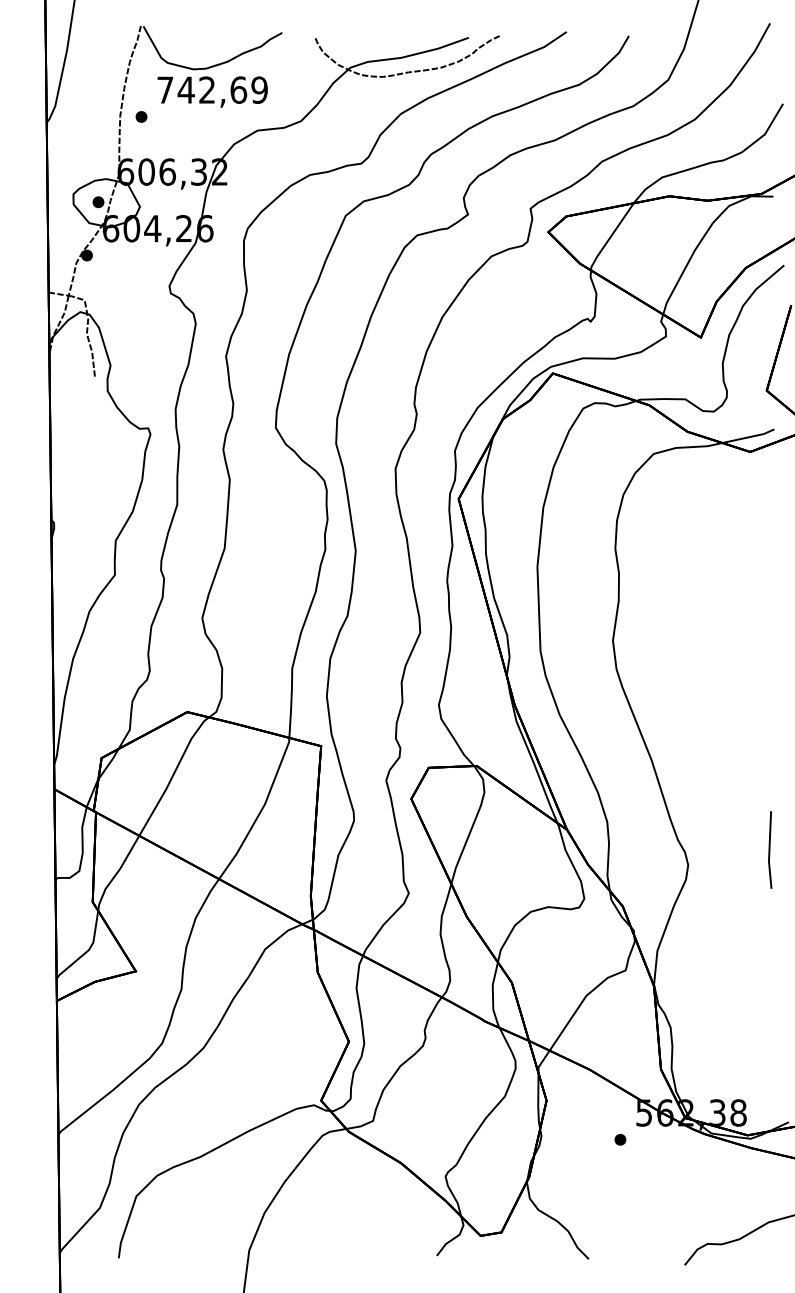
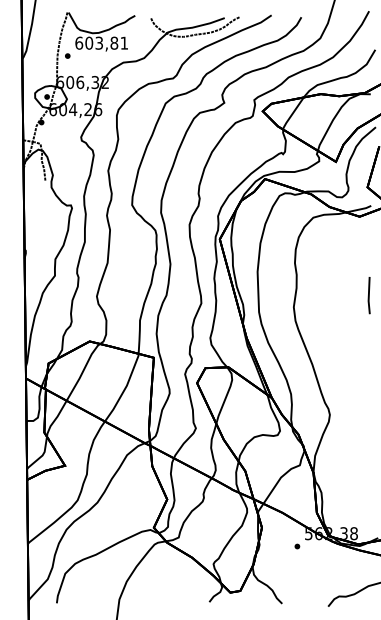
text: (211, 88) -> (101, 42), 742,69 -> 603,81
line: (768, 849) -> (368, 295), moved

